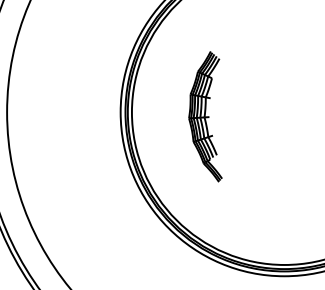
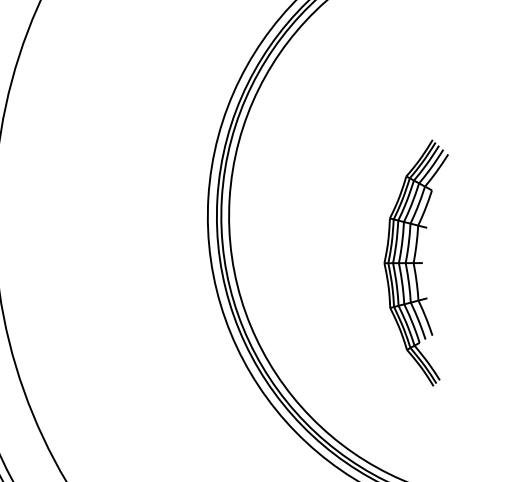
part: (205, 116) -> (415, 261), moved

